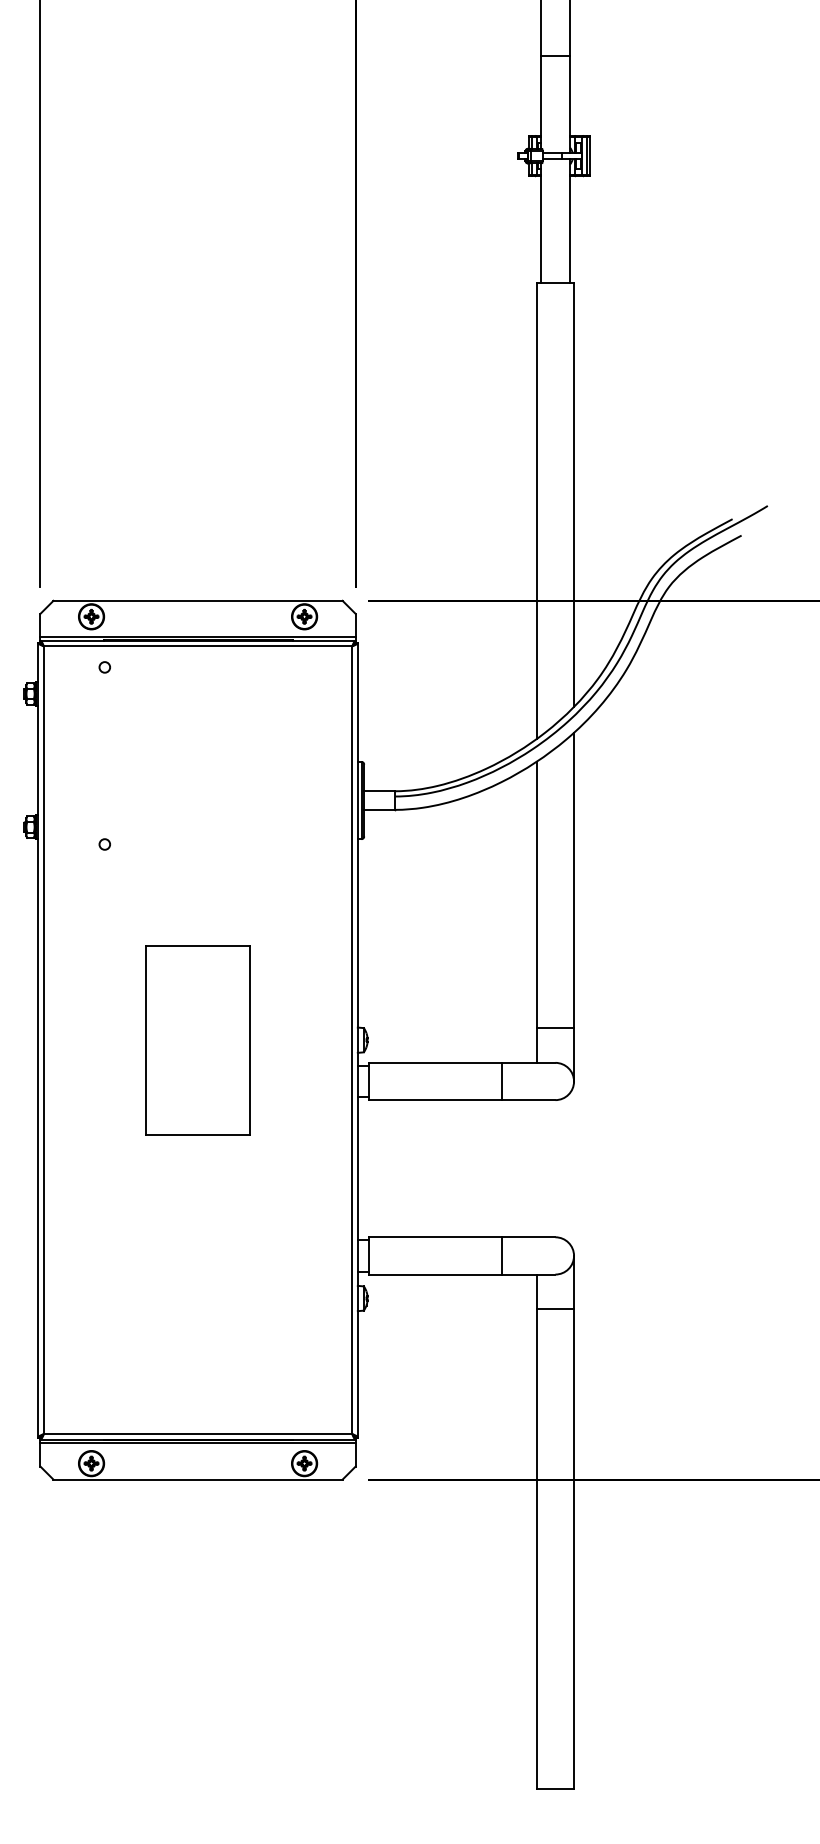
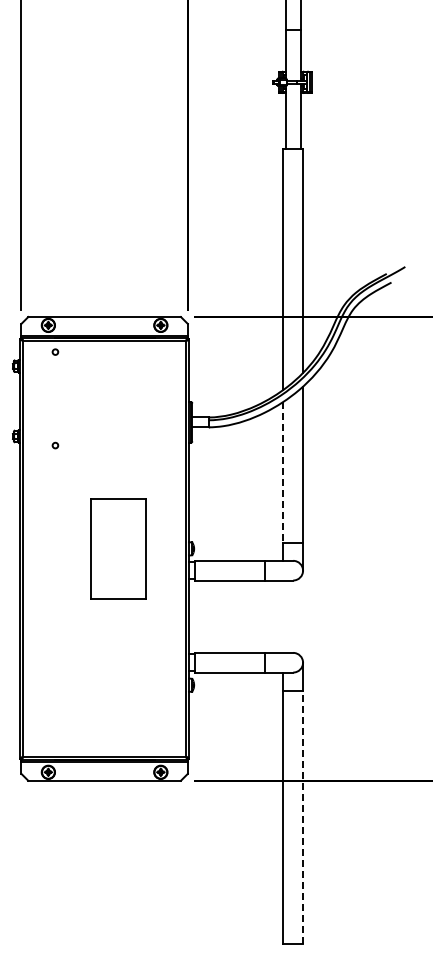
line: (536, 895) -> (283, 472), solid -> dashed
part: (197, 1039) -> (118, 548), moved
line: (574, 1547) -> (303, 816), solid -> dashed

